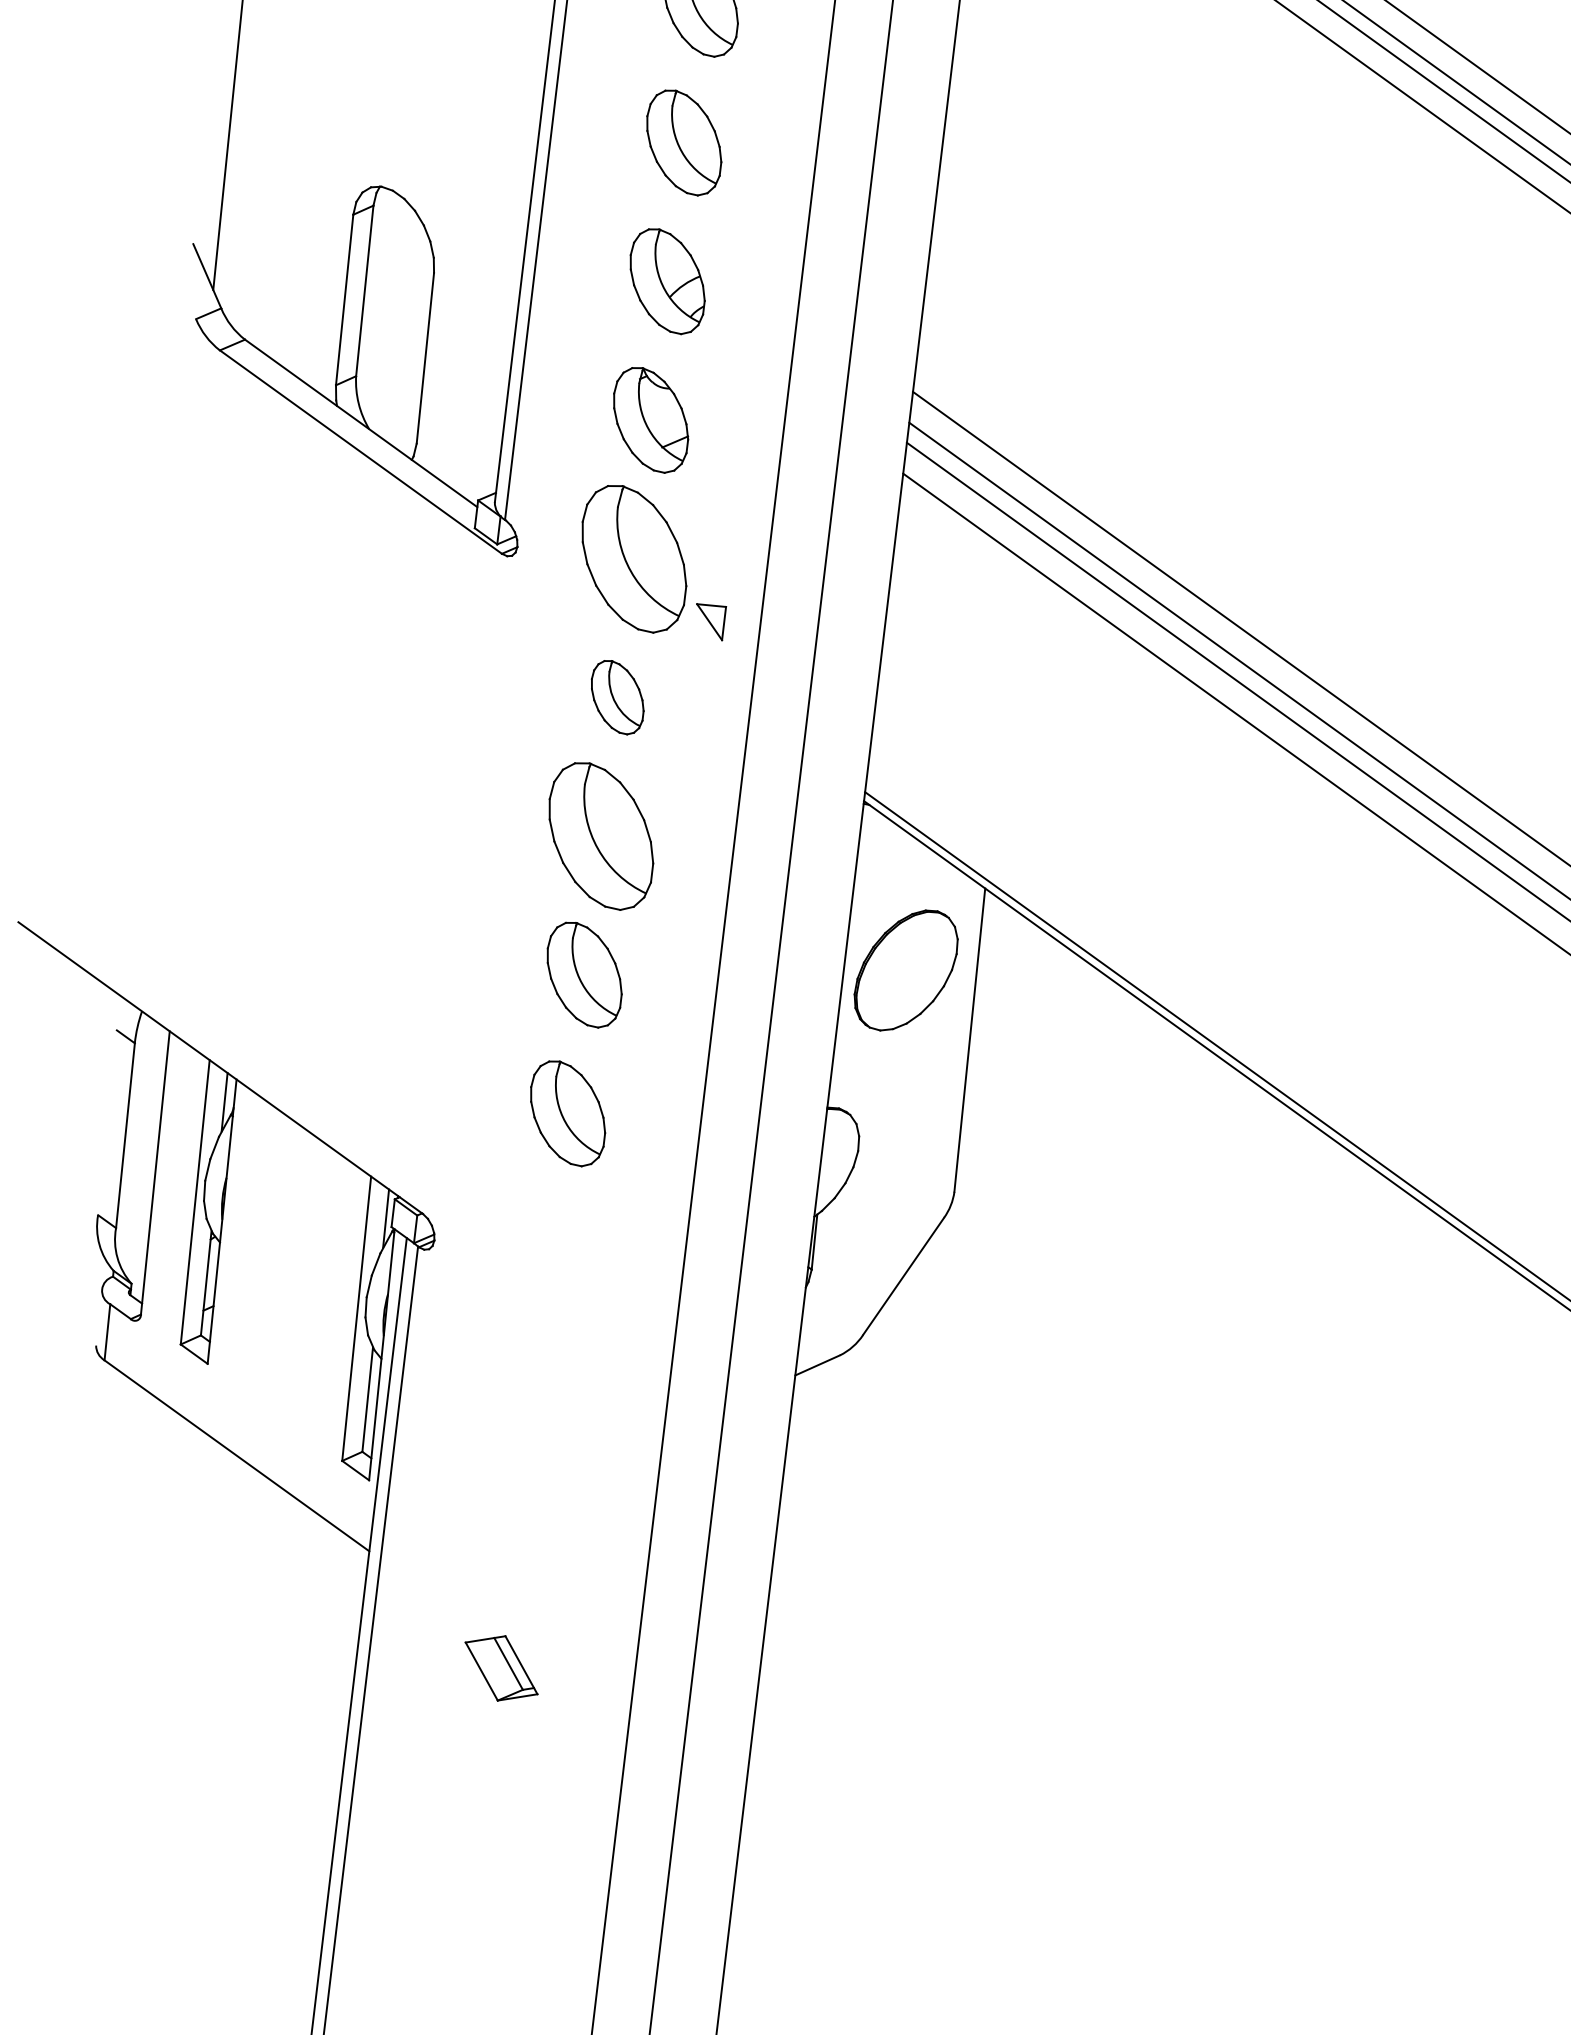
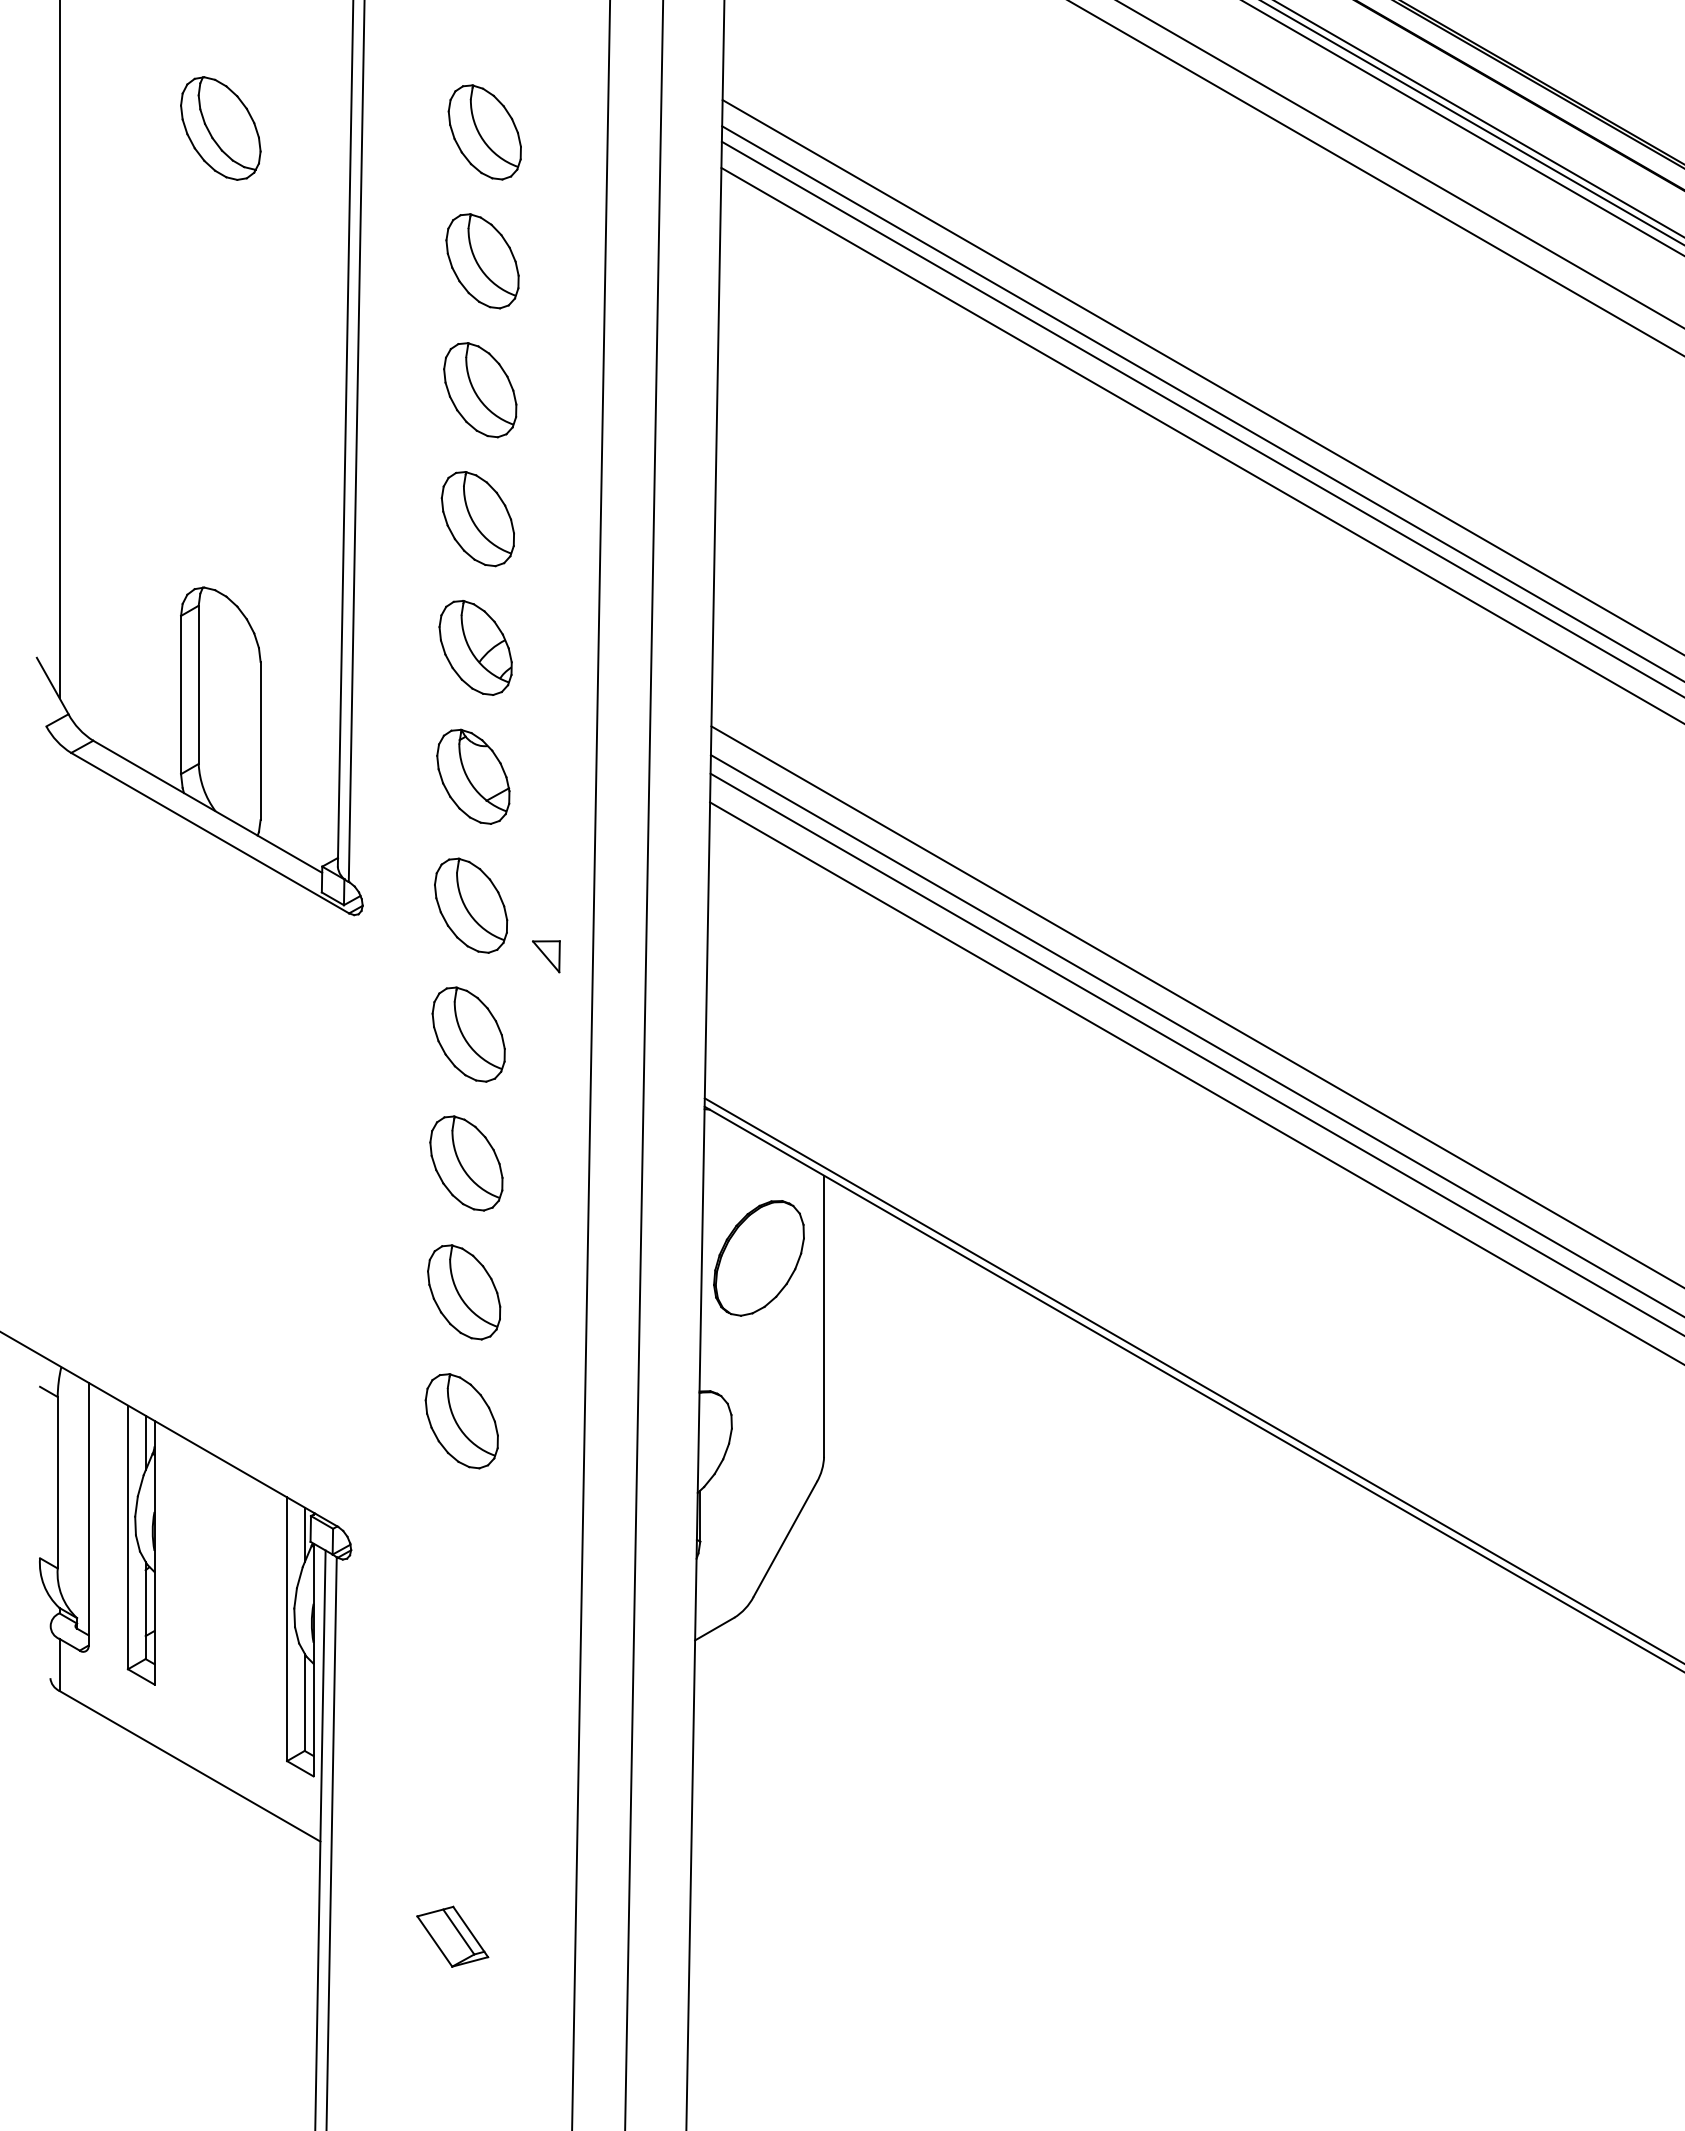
part: (634, 558) -> (471, 905), size x0.71
part: (617, 697) -> (468, 1034), size x1.43
part: (601, 836) -> (466, 1163), size x0.71

